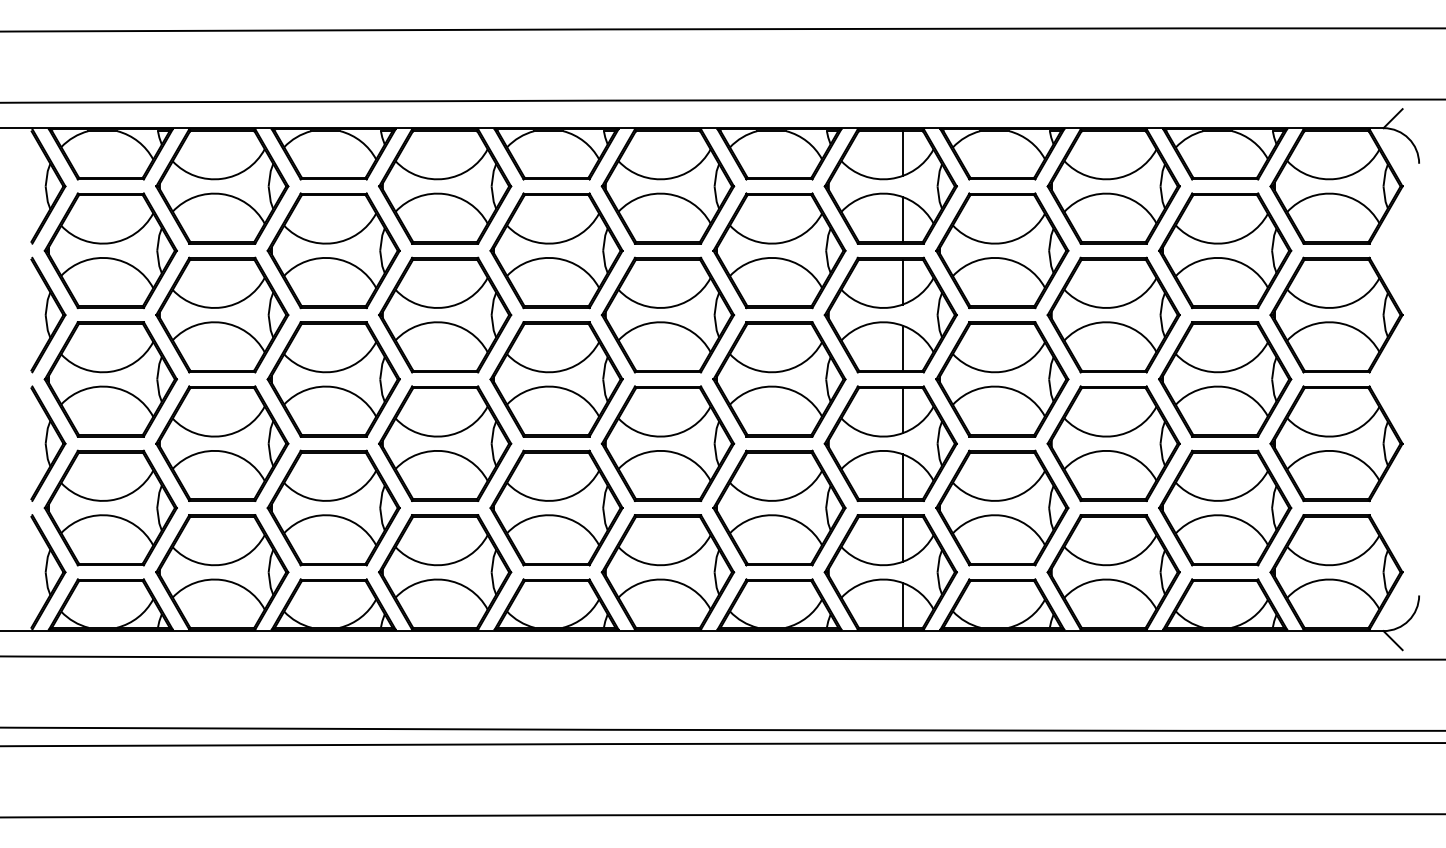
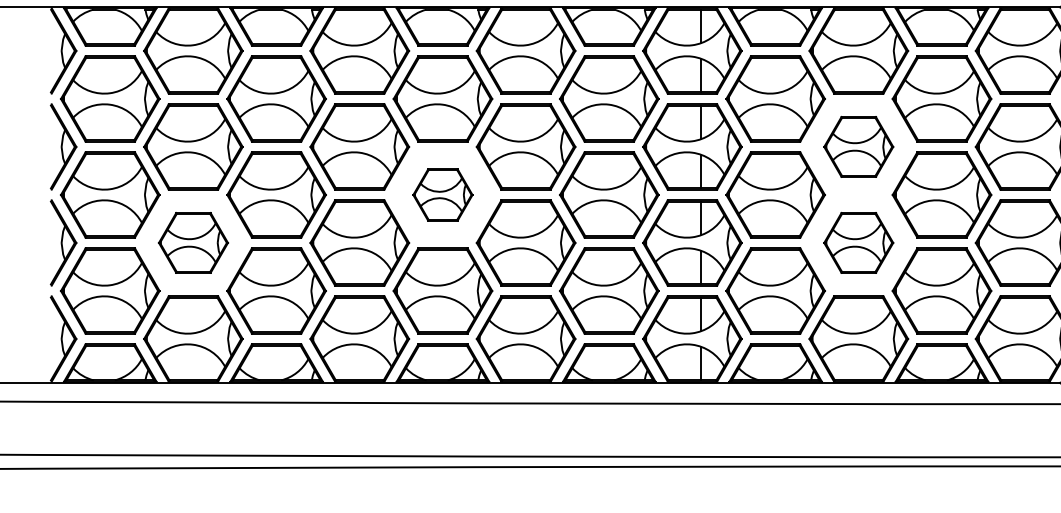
part: (1113, 314) -> (858, 146), size x0.7
part: (556, 379) -> (442, 195), size x0.6
part: (222, 443) -> (193, 242), size x0.7
part: (1113, 443) -> (858, 242), size x0.7

